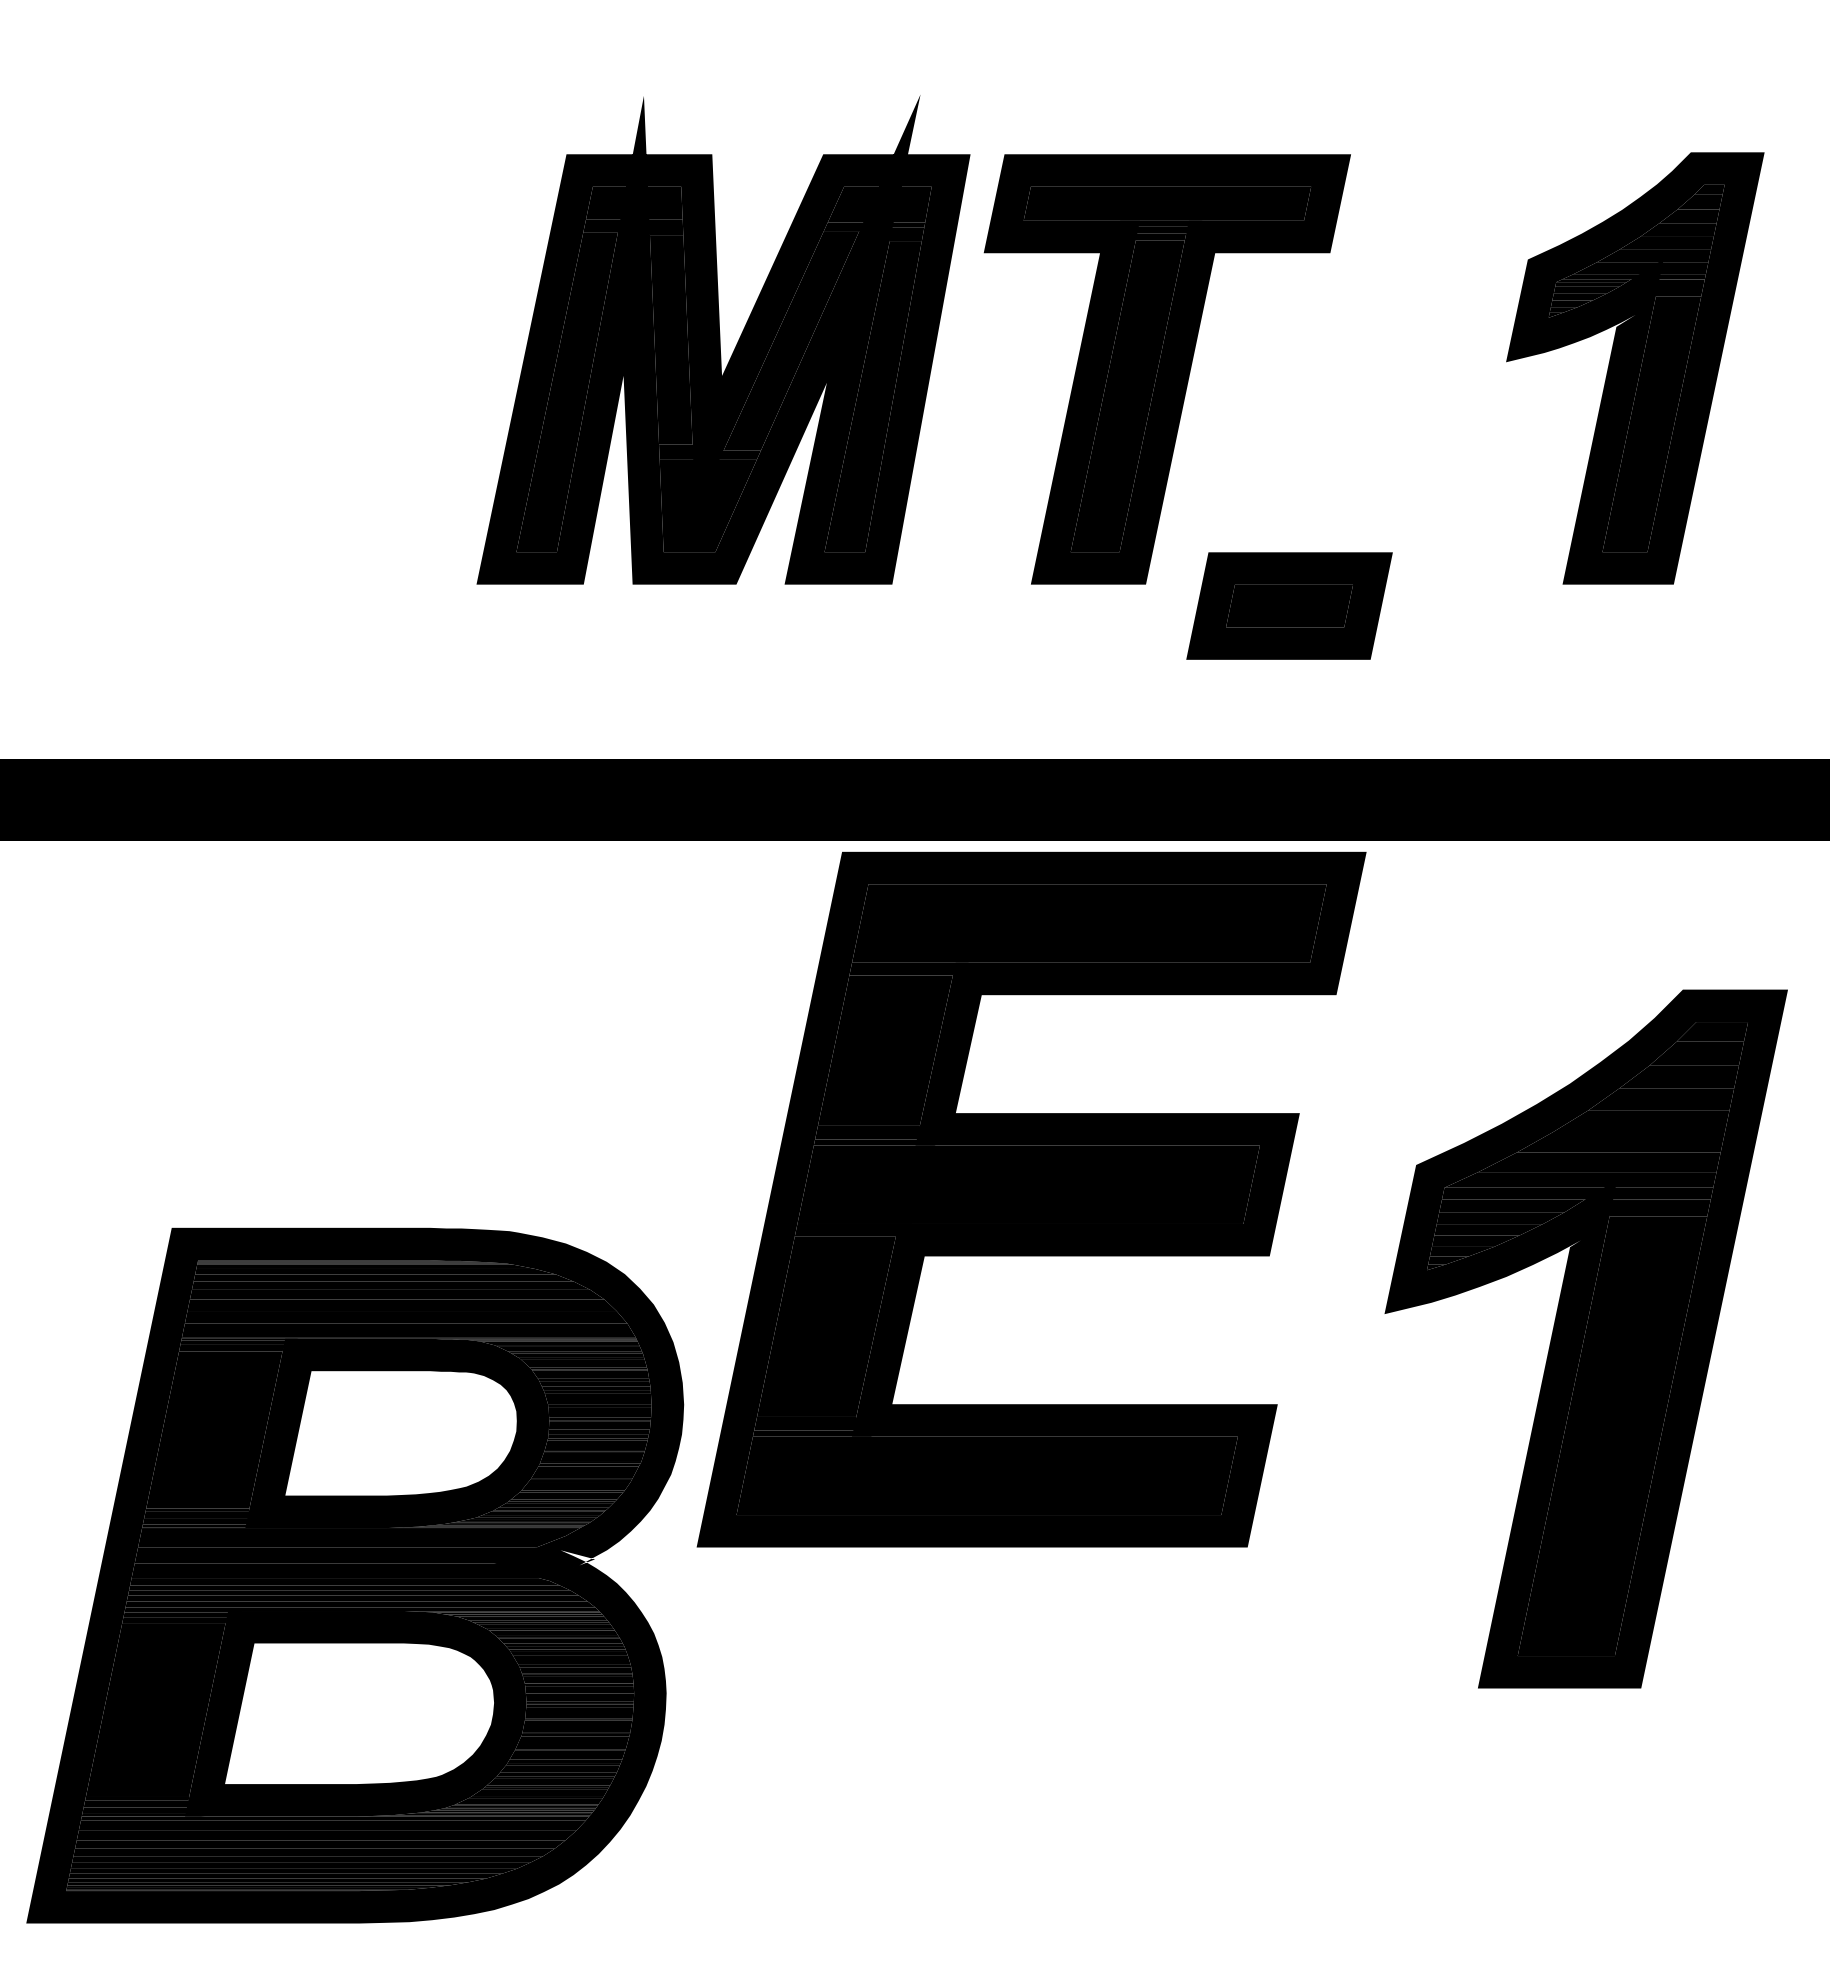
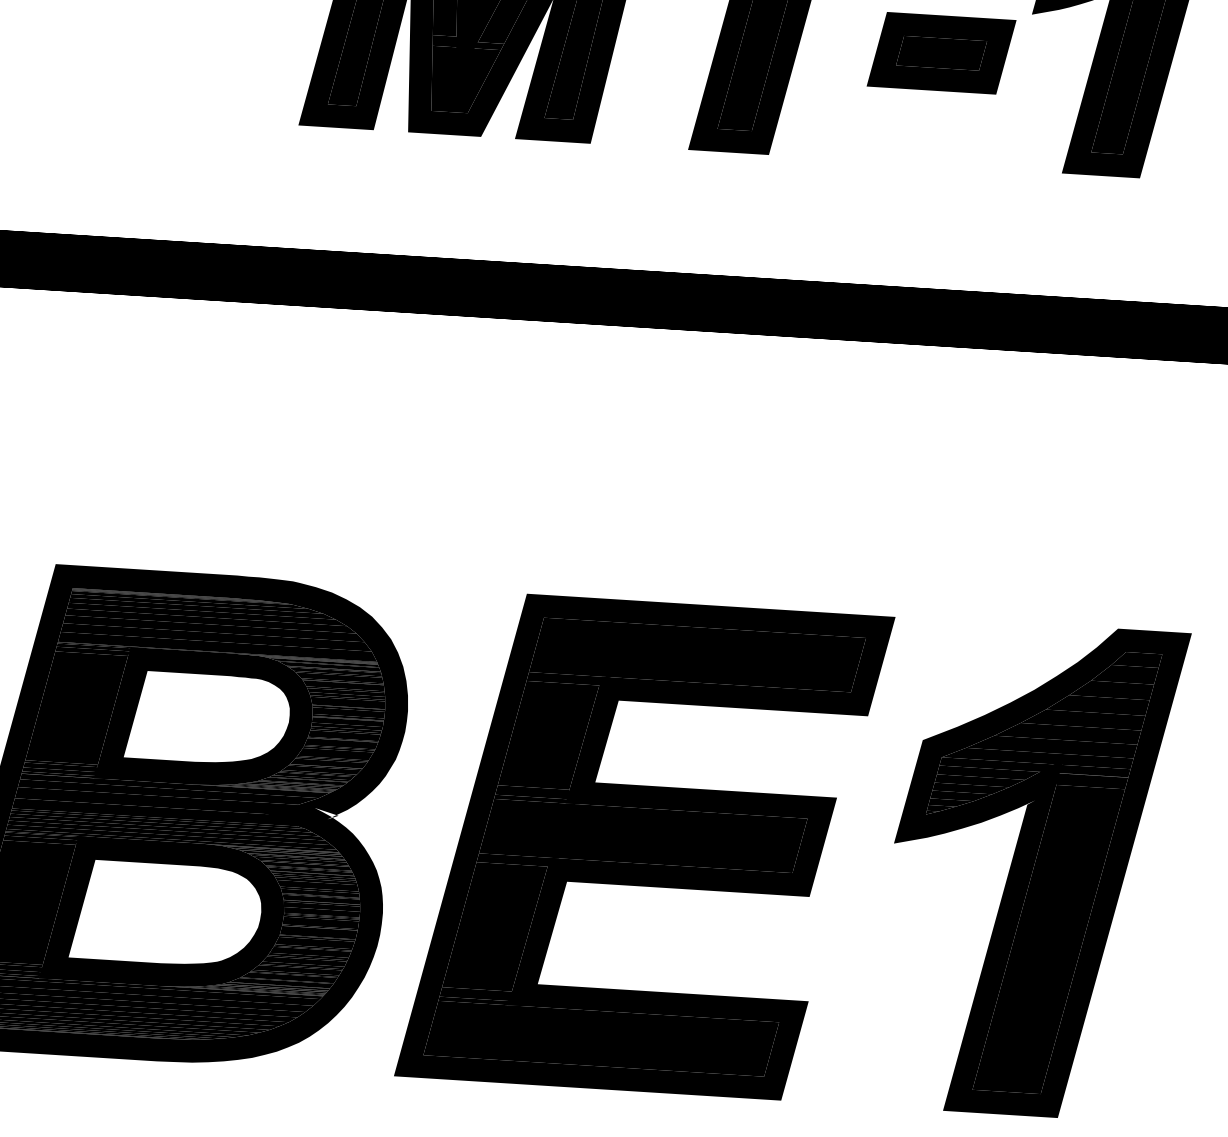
part: (1289, 605) -> (941, 52), moved
part: (1031, 1199) -> (644, 846), moved
part: (1585, 1338) -> (1034, 869), moved

